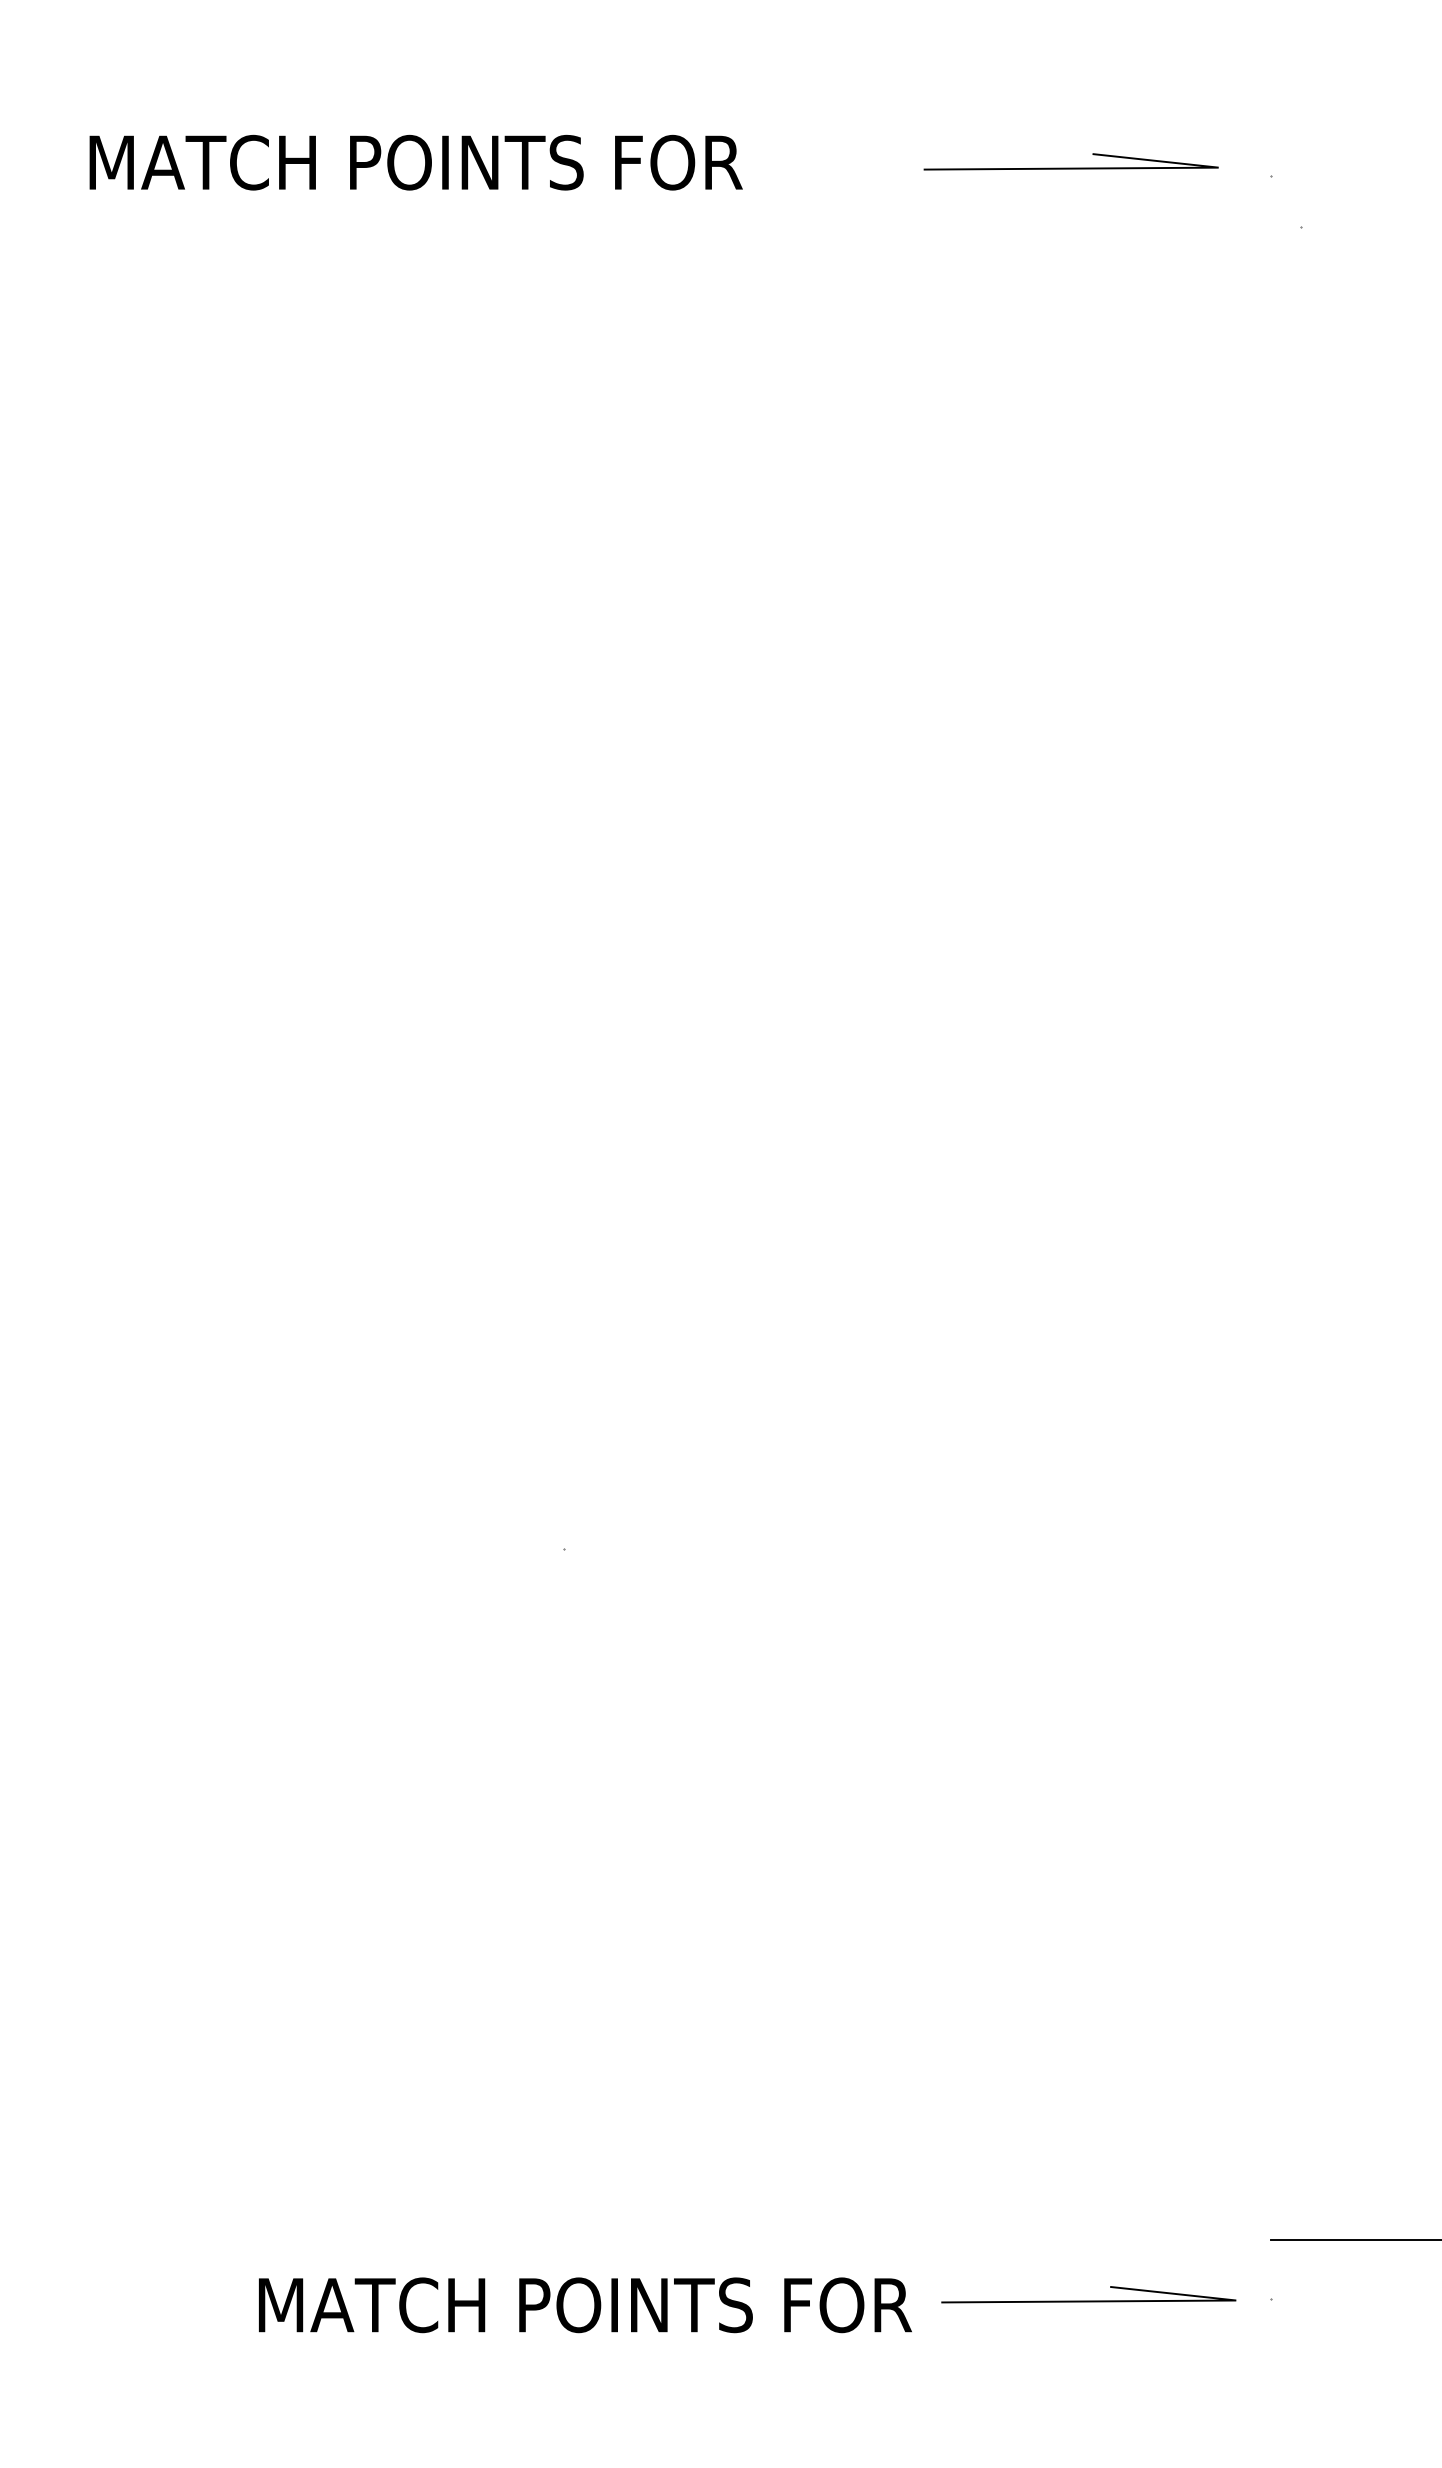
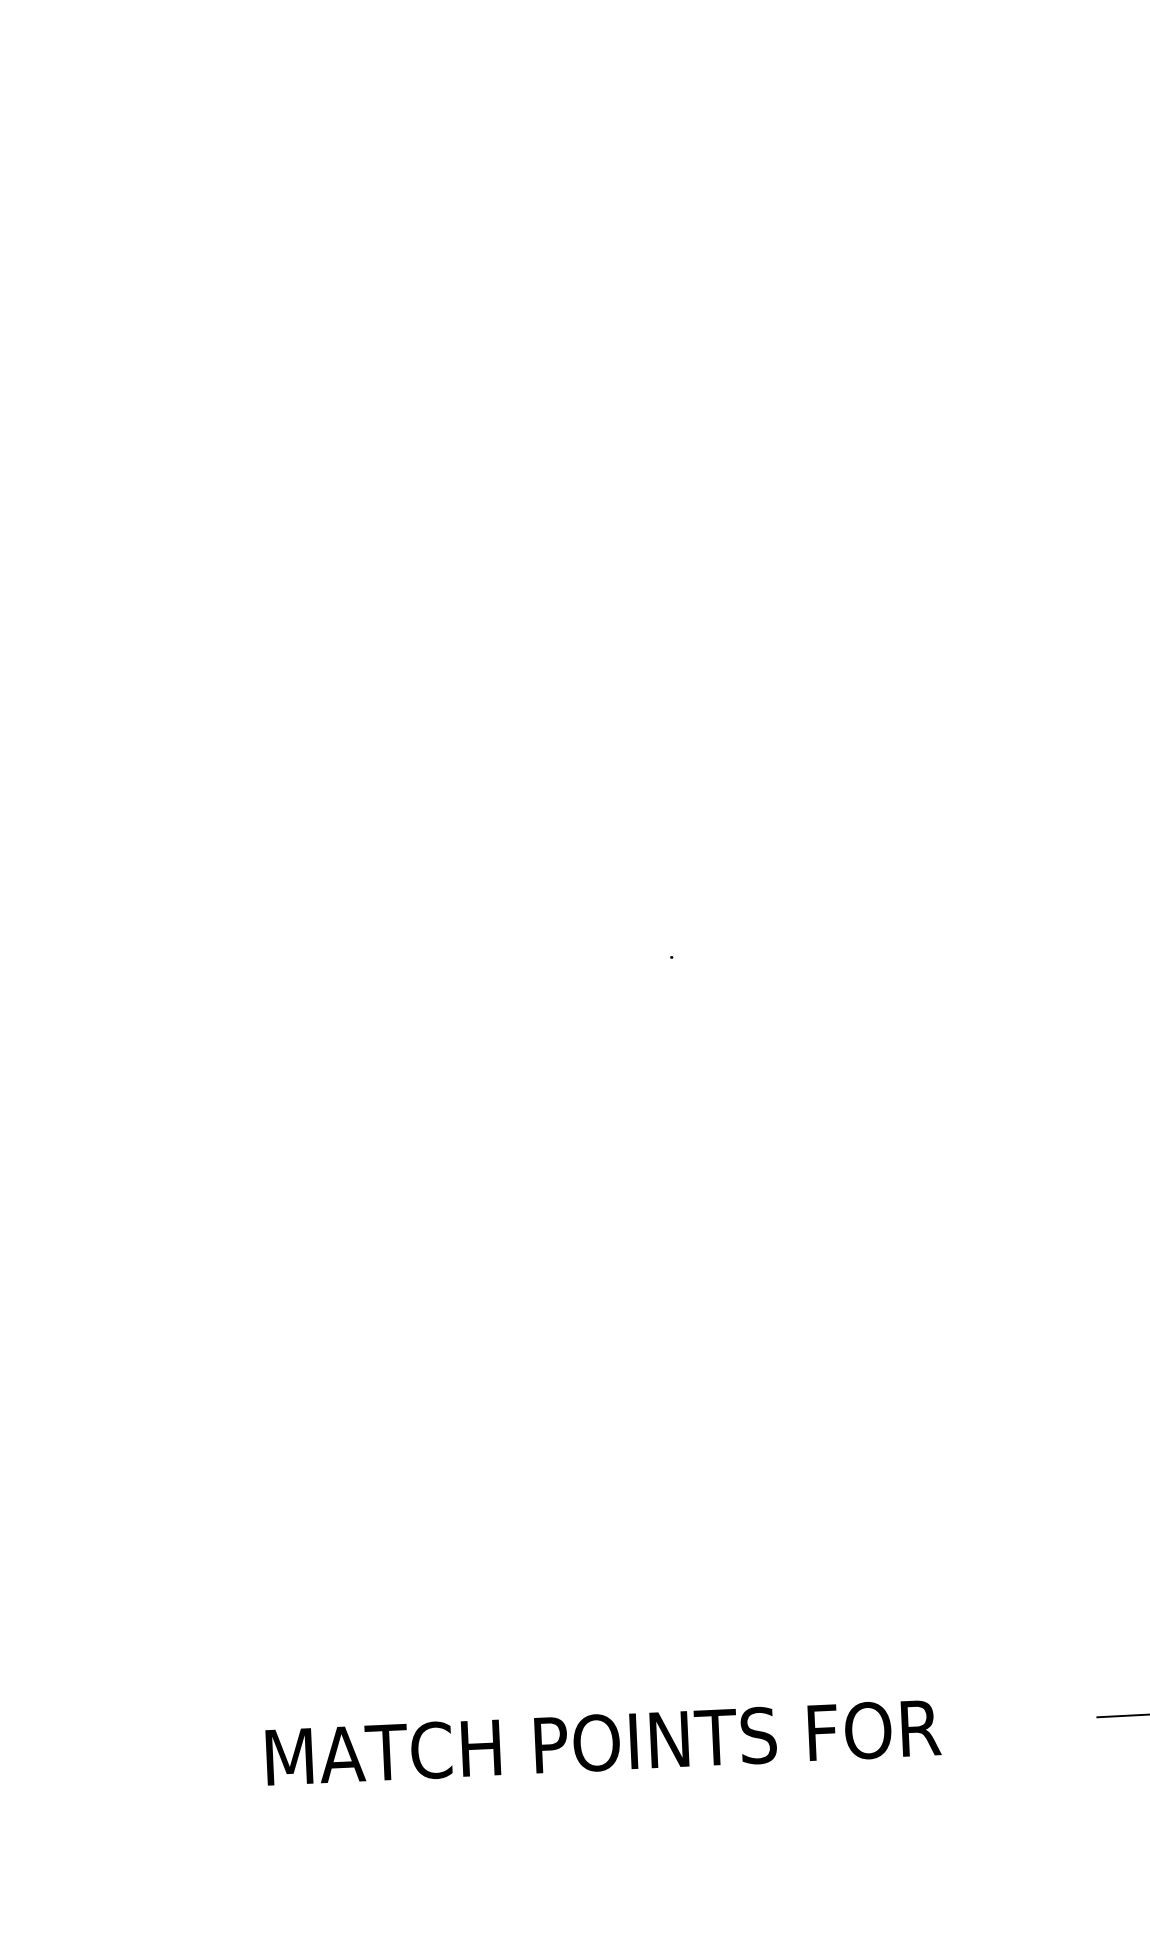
text: (585, 2305) -> (603, 1742), moved

